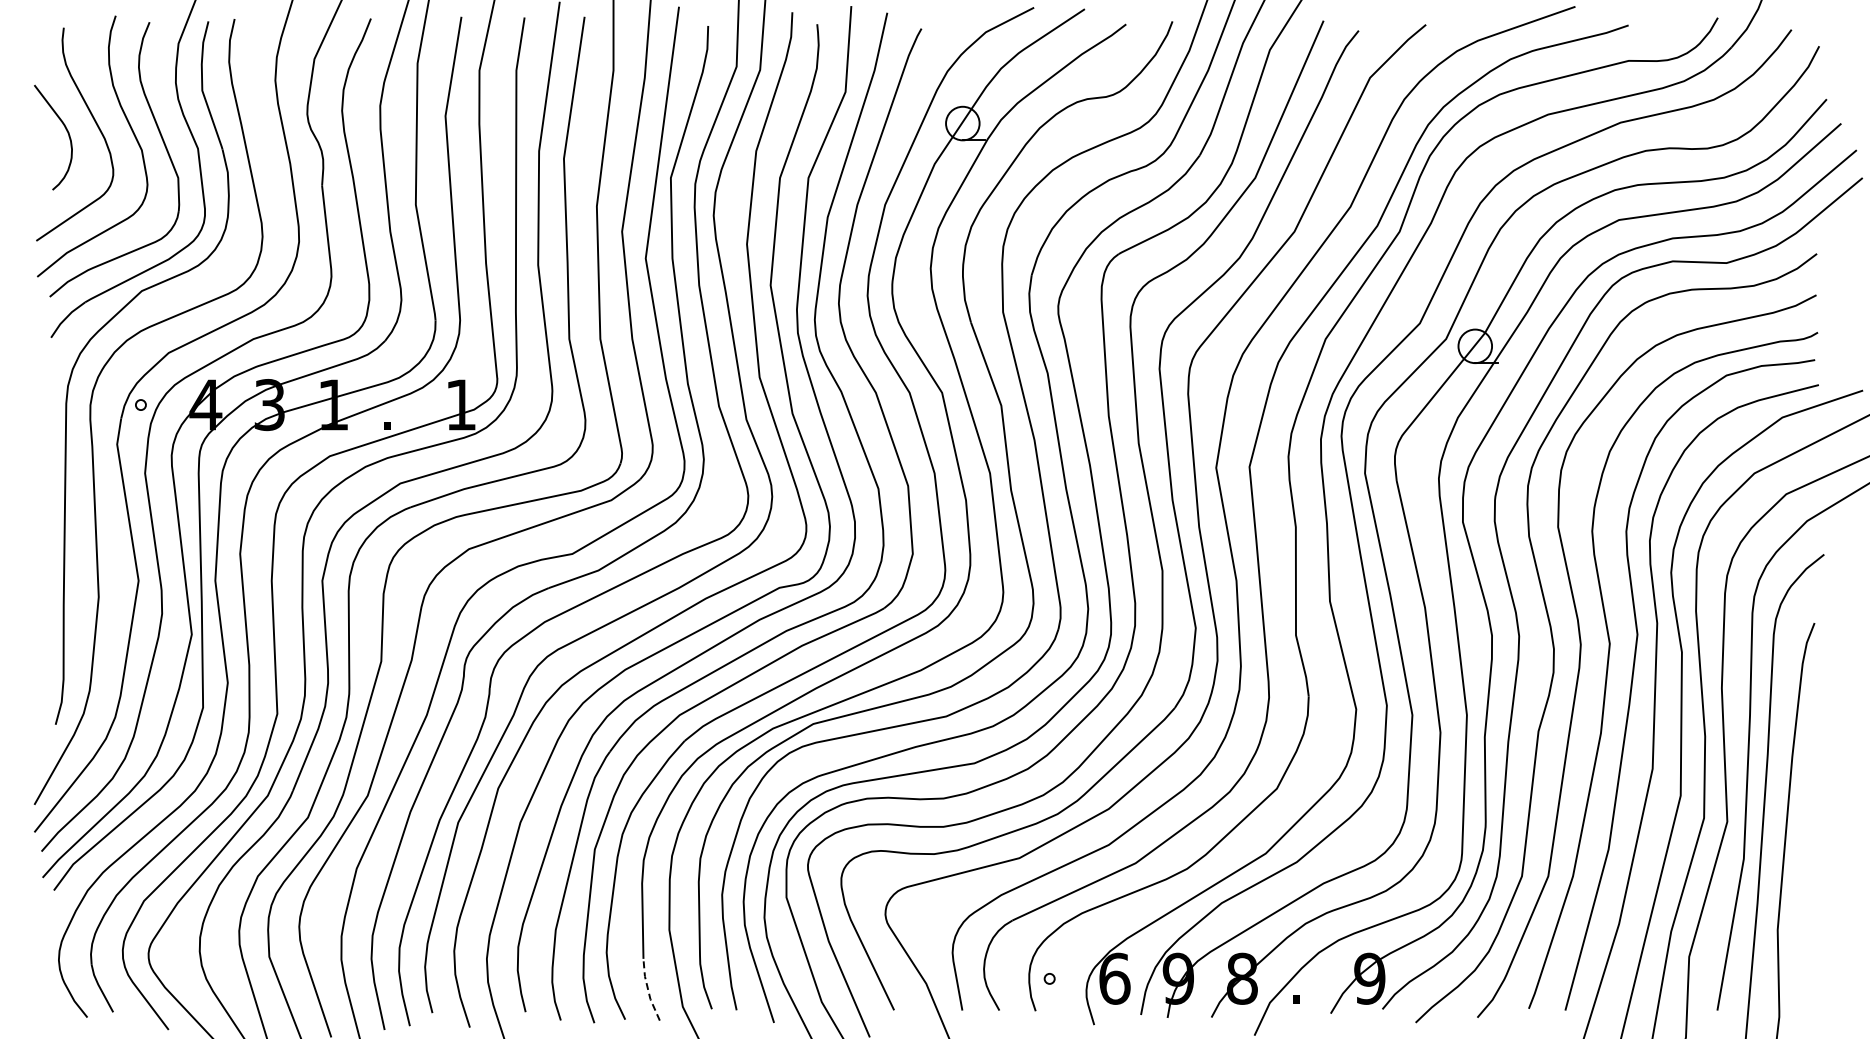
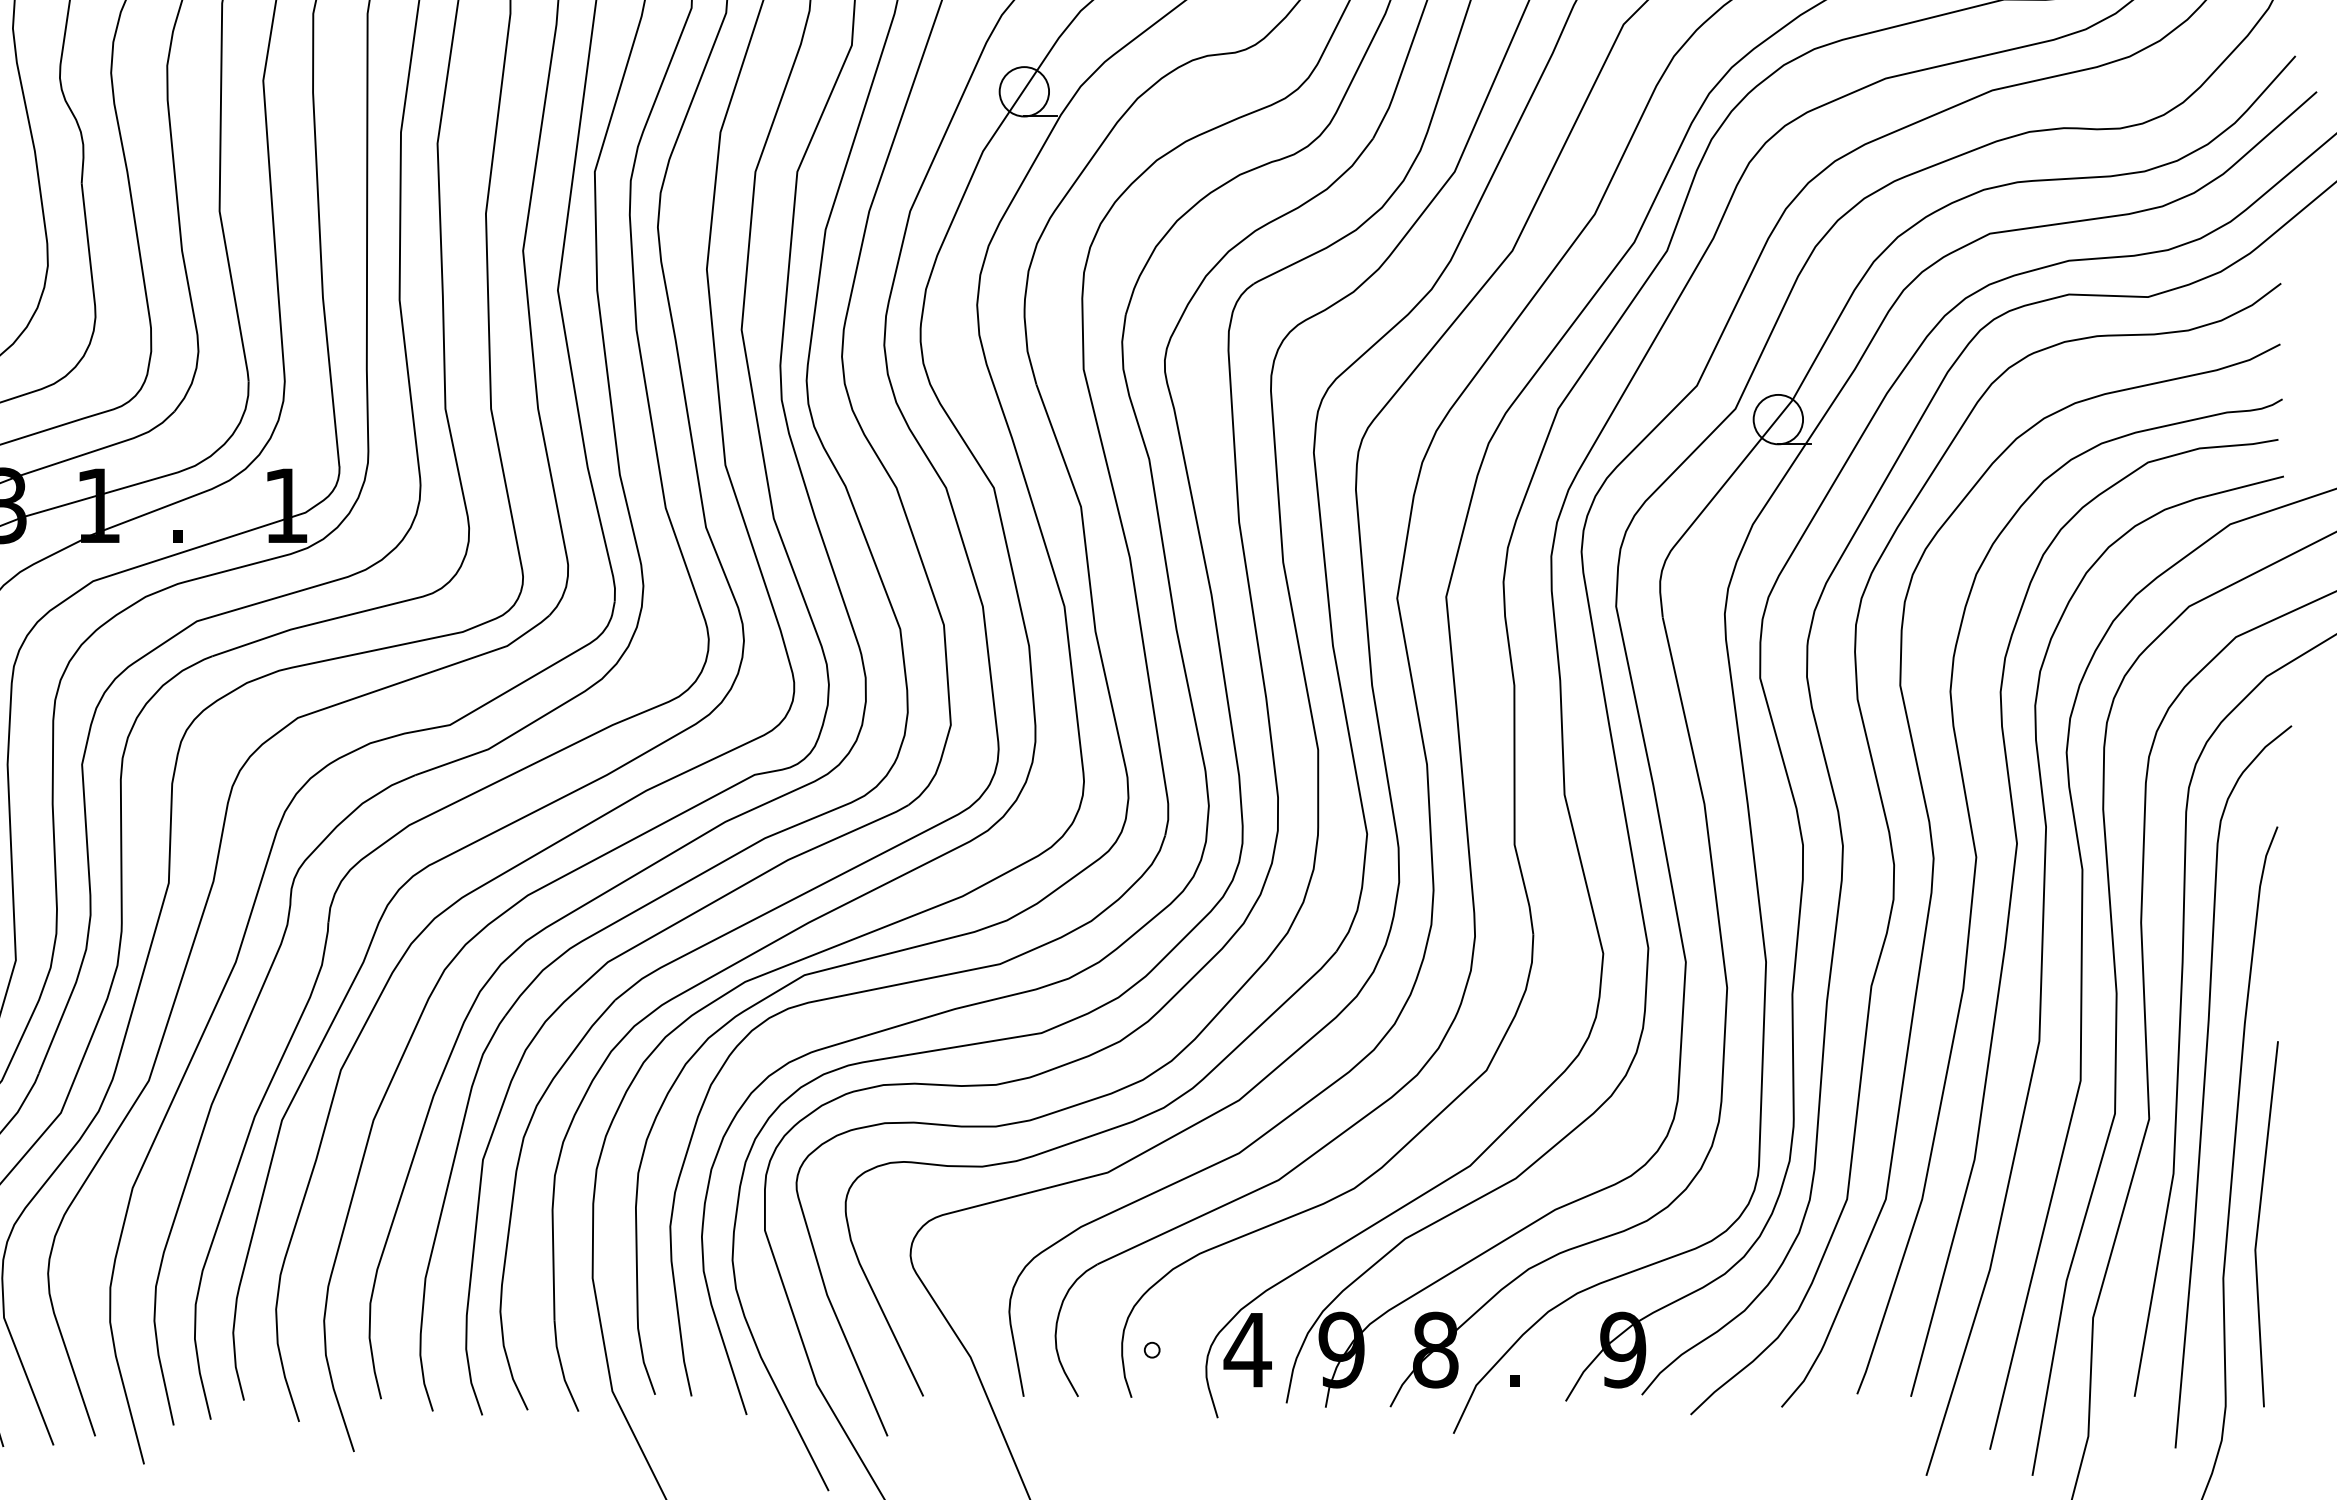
line: (1802, 892) -> (2259, 1223), added
text: (1114, 978) -> (1247, 1349), 6 -> 4
line: (648, 990) -> (561, 1367), dashed -> solid

